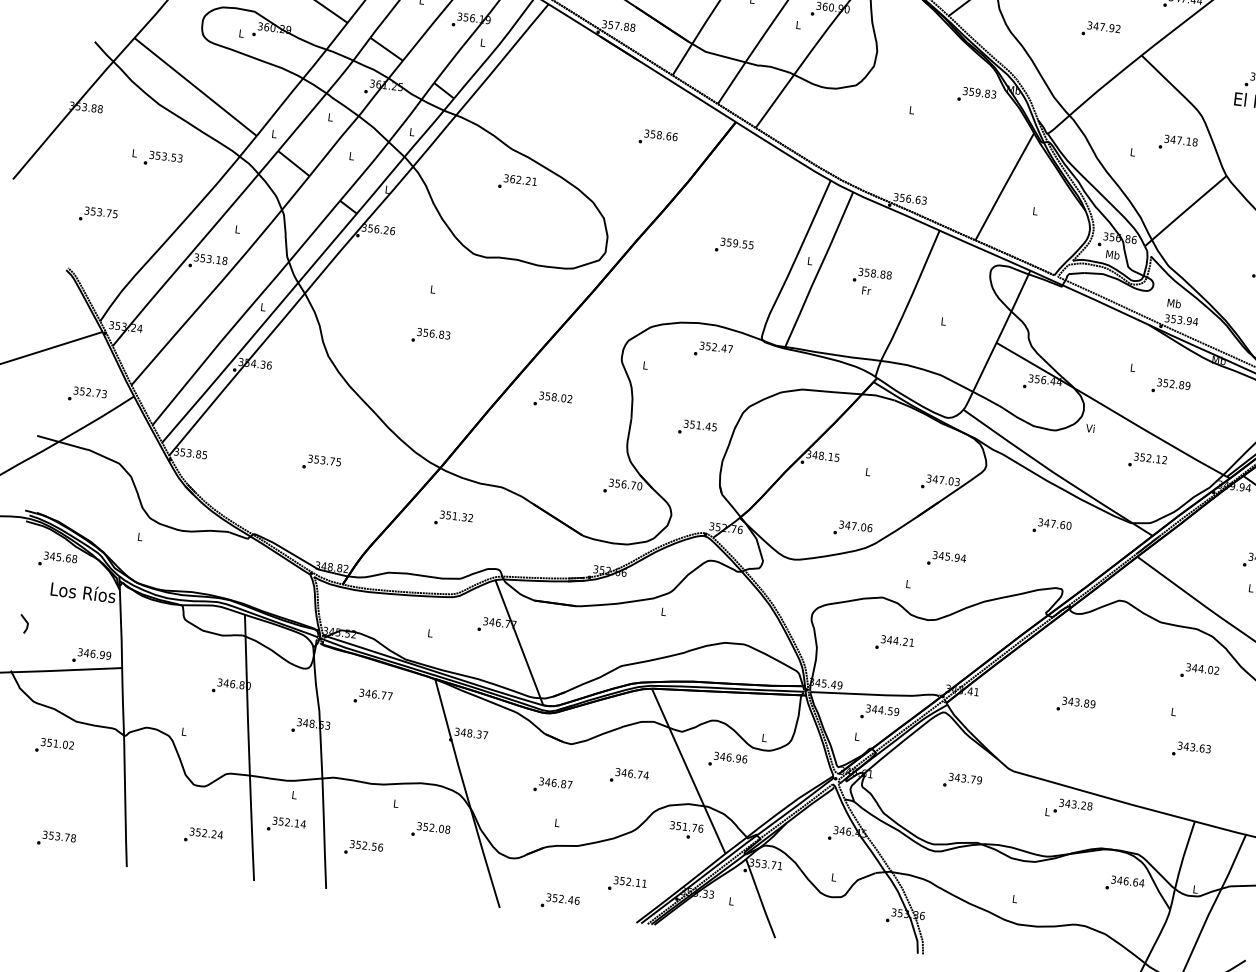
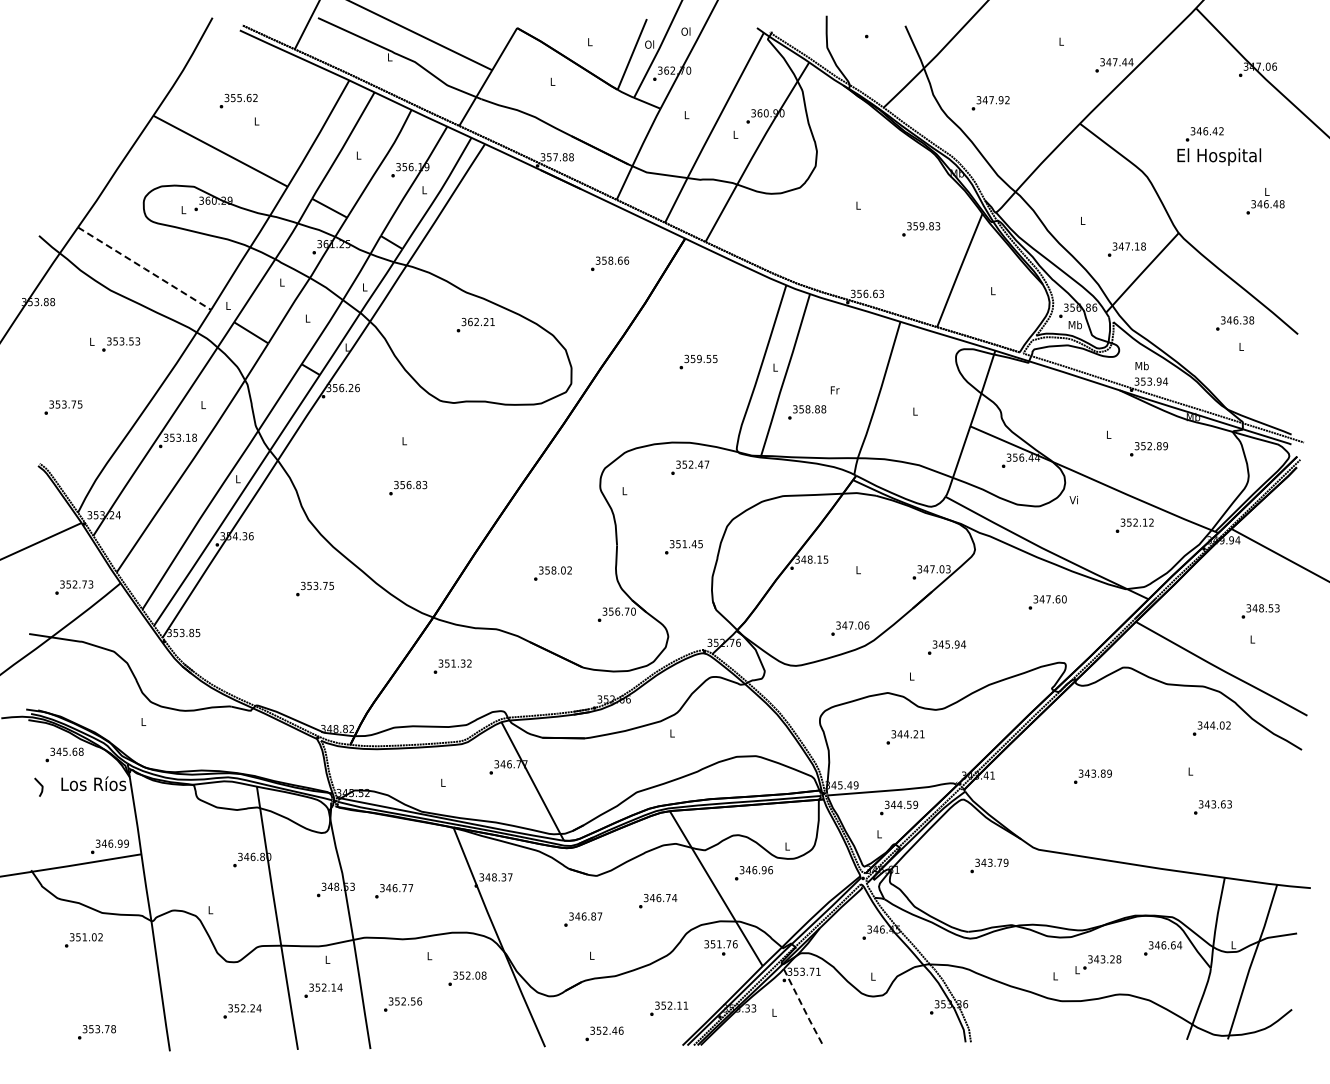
text: (1100, 30) -> (990, 103), moved
line: (195, 86) -> (144, 268), solid -> dashed
text: (977, 95) -> (921, 229), moved
text: (1177, 143) -> (1126, 249), moved
text: (872, 276) -> (807, 412), moved
text: (552, 400) -> (552, 573), moved
text: (321, 462) -> (314, 588), moved
curve: (25, 621) -> (39, 784), moved
text: (373, 697) -> (394, 891), moved
text: (1069, 809) -> (1098, 964), moved
line: (760, 898) -> (802, 1006), solid -> dashed

